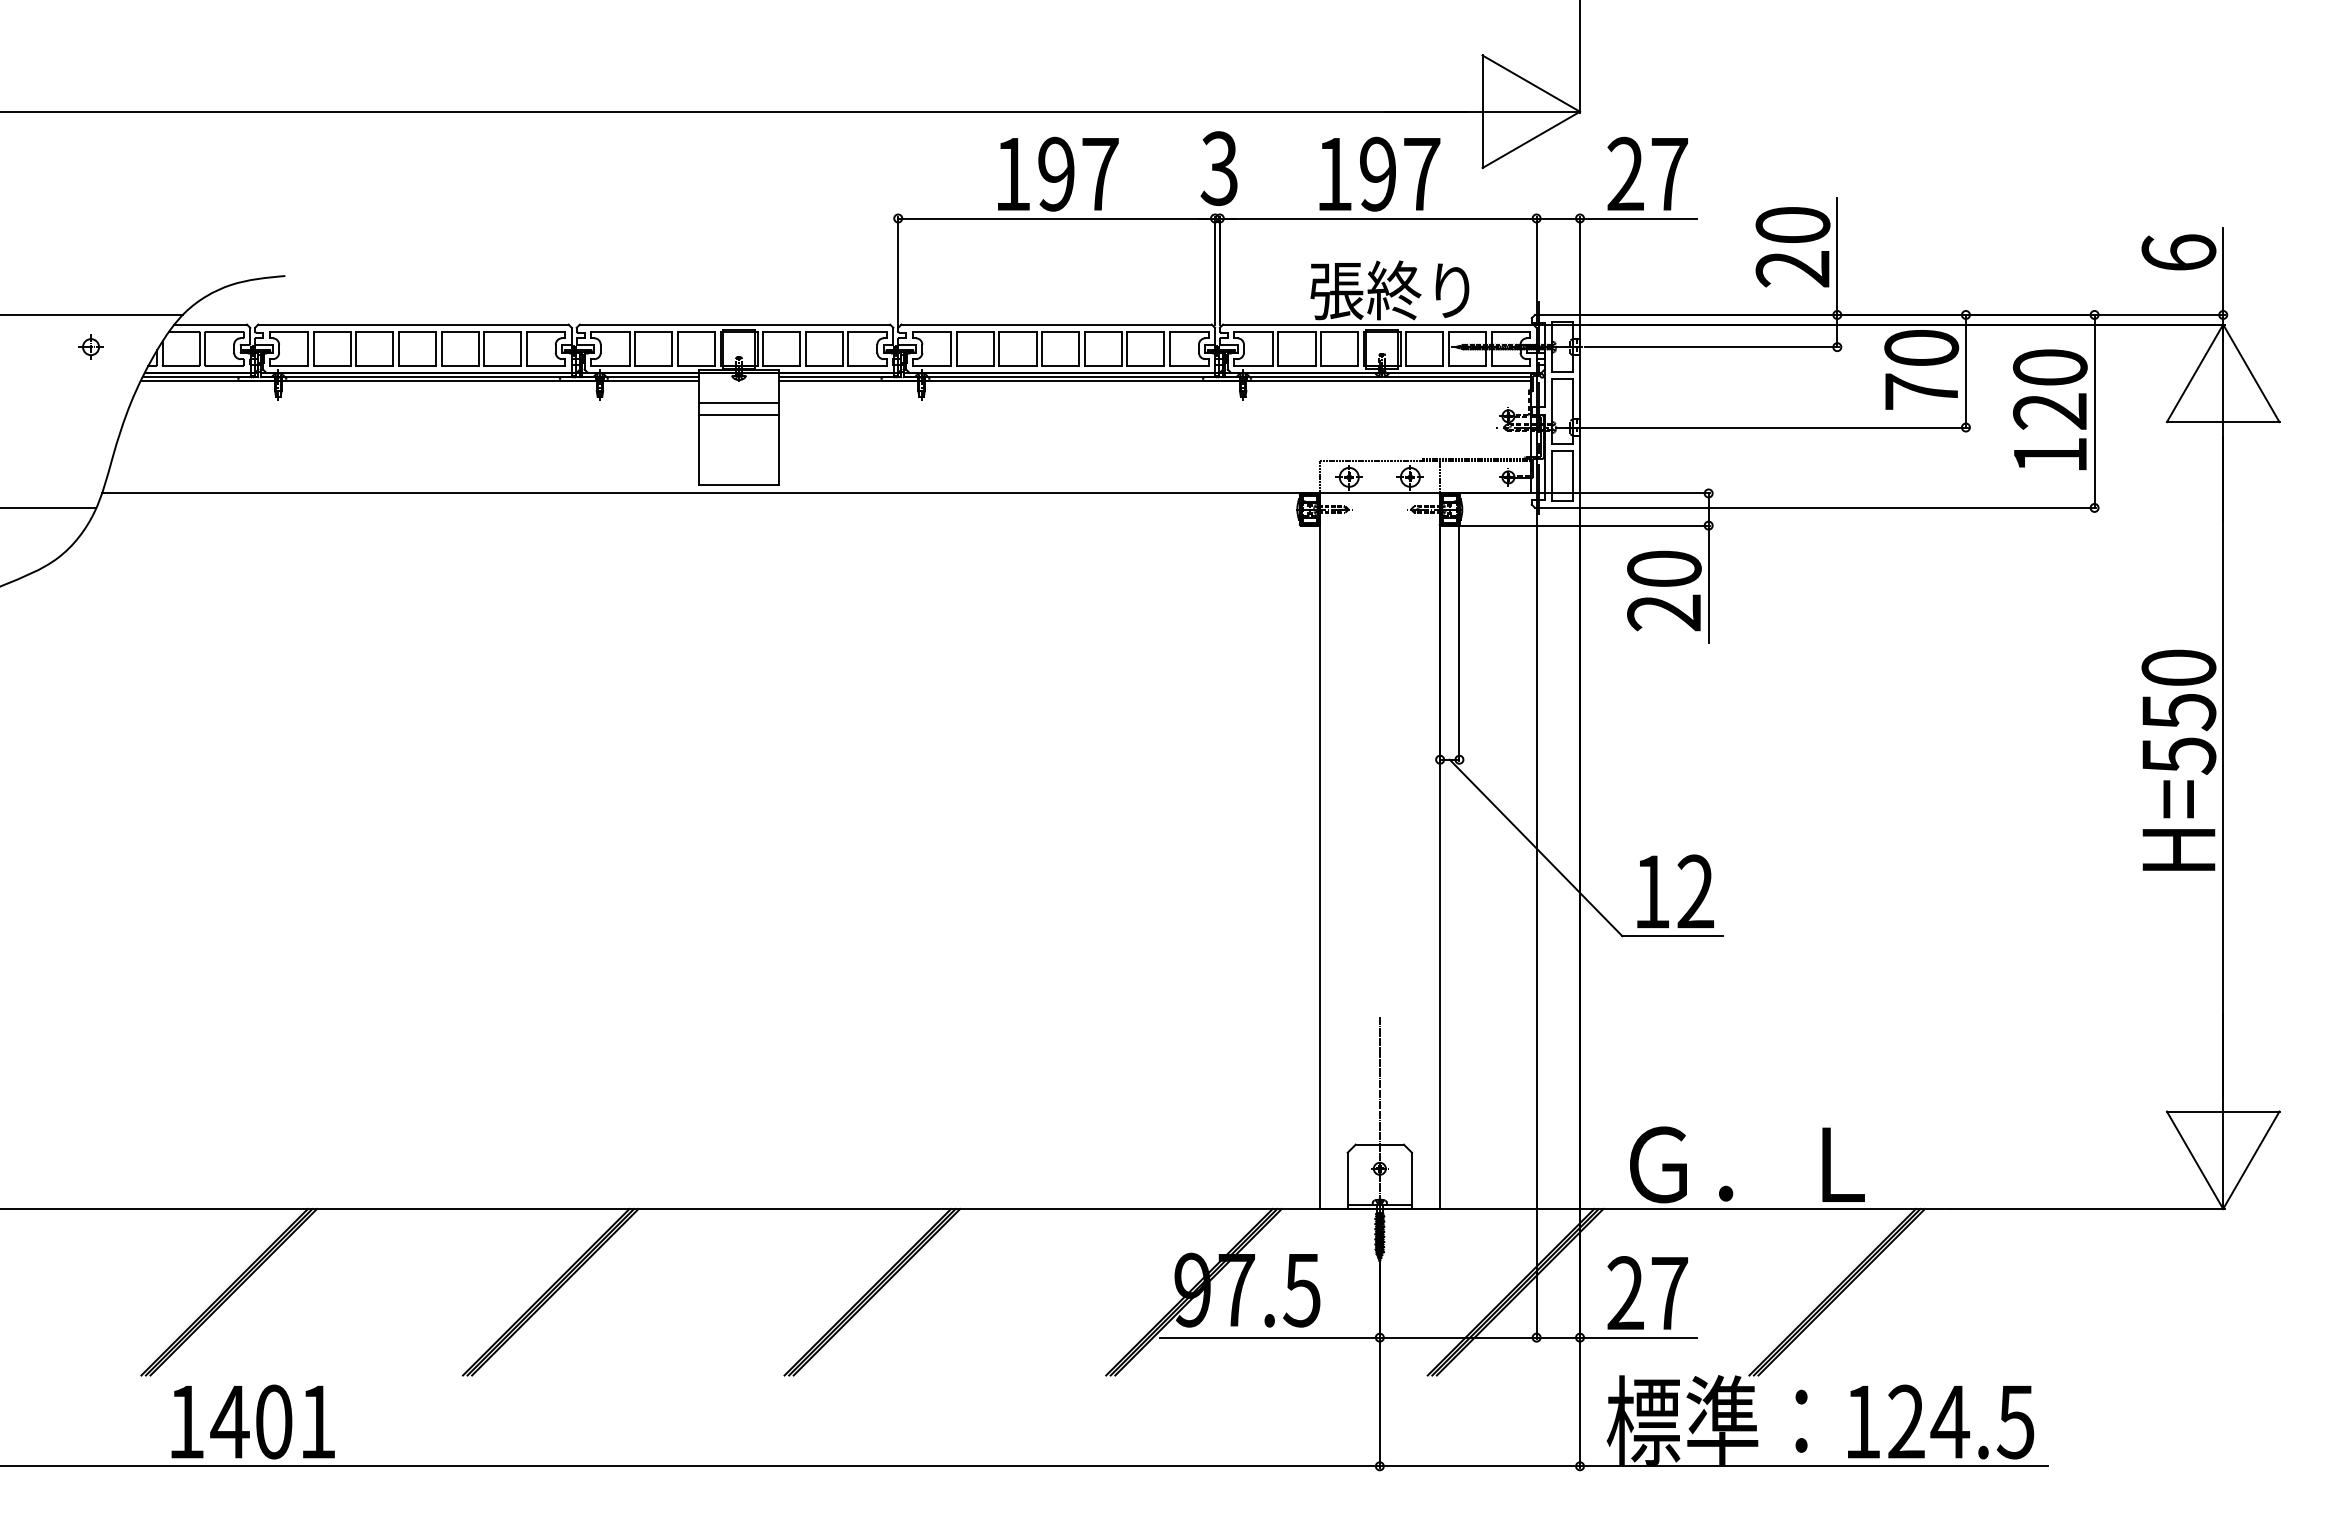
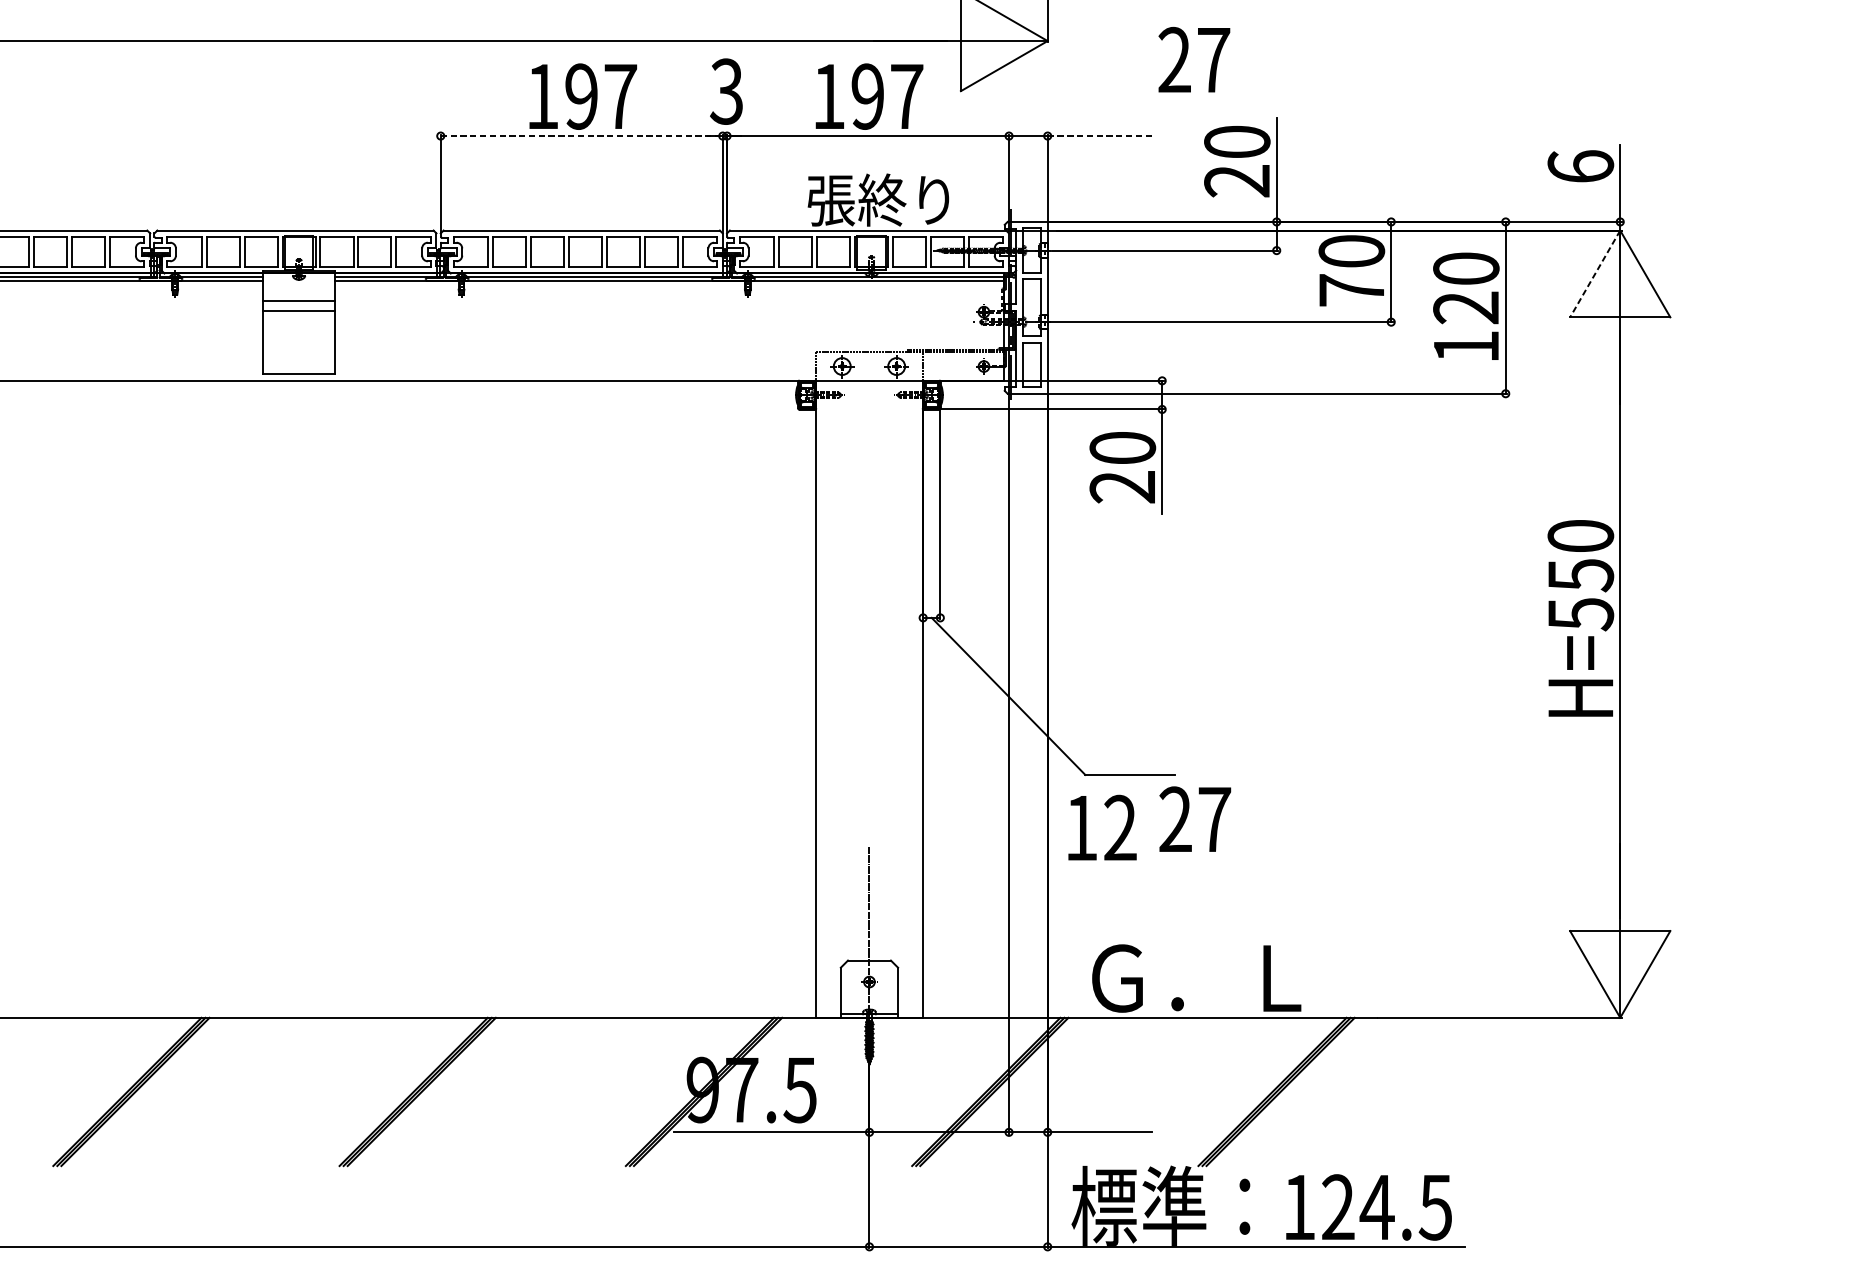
text: (1647, 173) -> (1194, 59), moved
line: (1057, 218) -> (582, 136), solid -> dashed
line: (1638, 218) -> (1099, 136), solid -> dashed
line: (2194, 373) -> (1594, 274), solid -> dashed
text: (1675, 890) -> (1102, 826), moved
text: (1647, 1292) -> (1194, 818), moved

